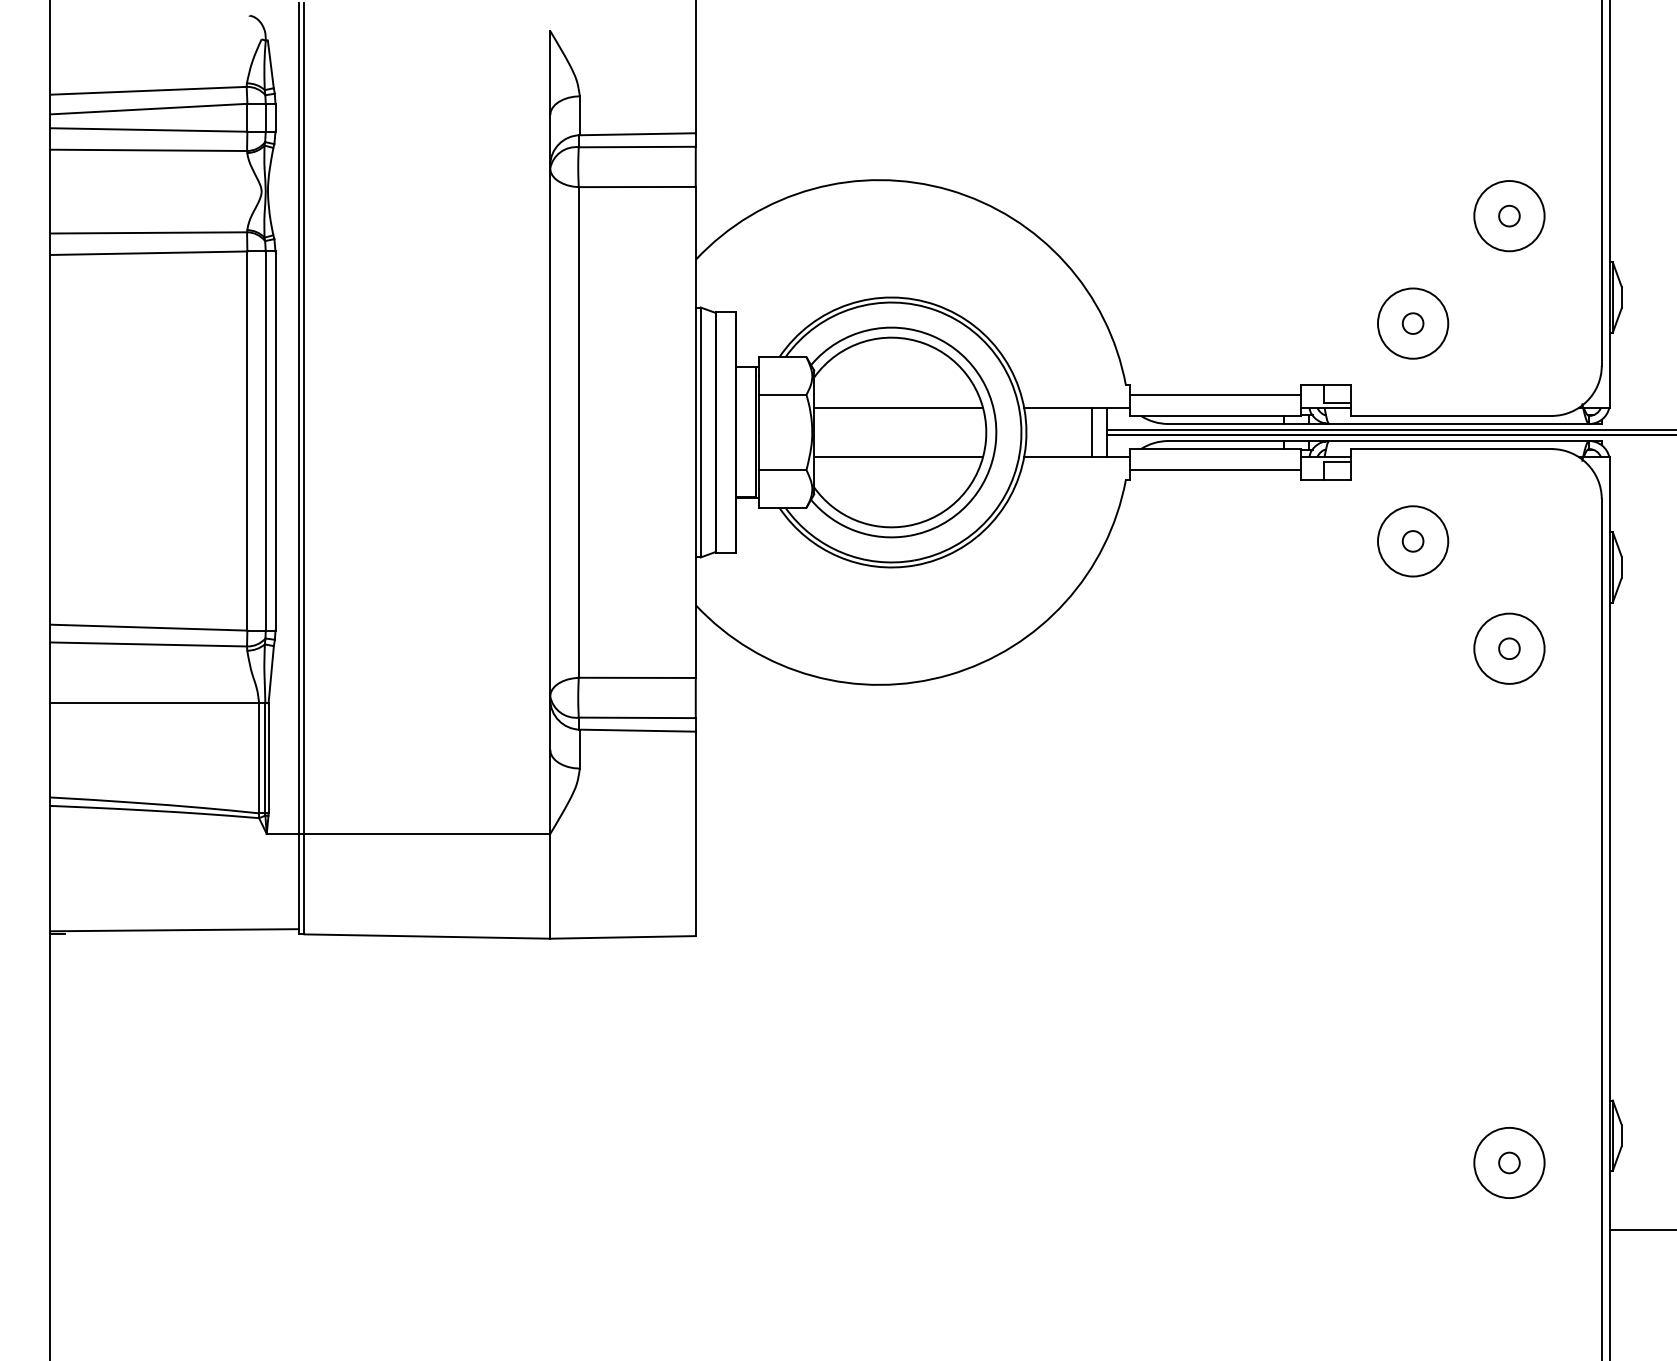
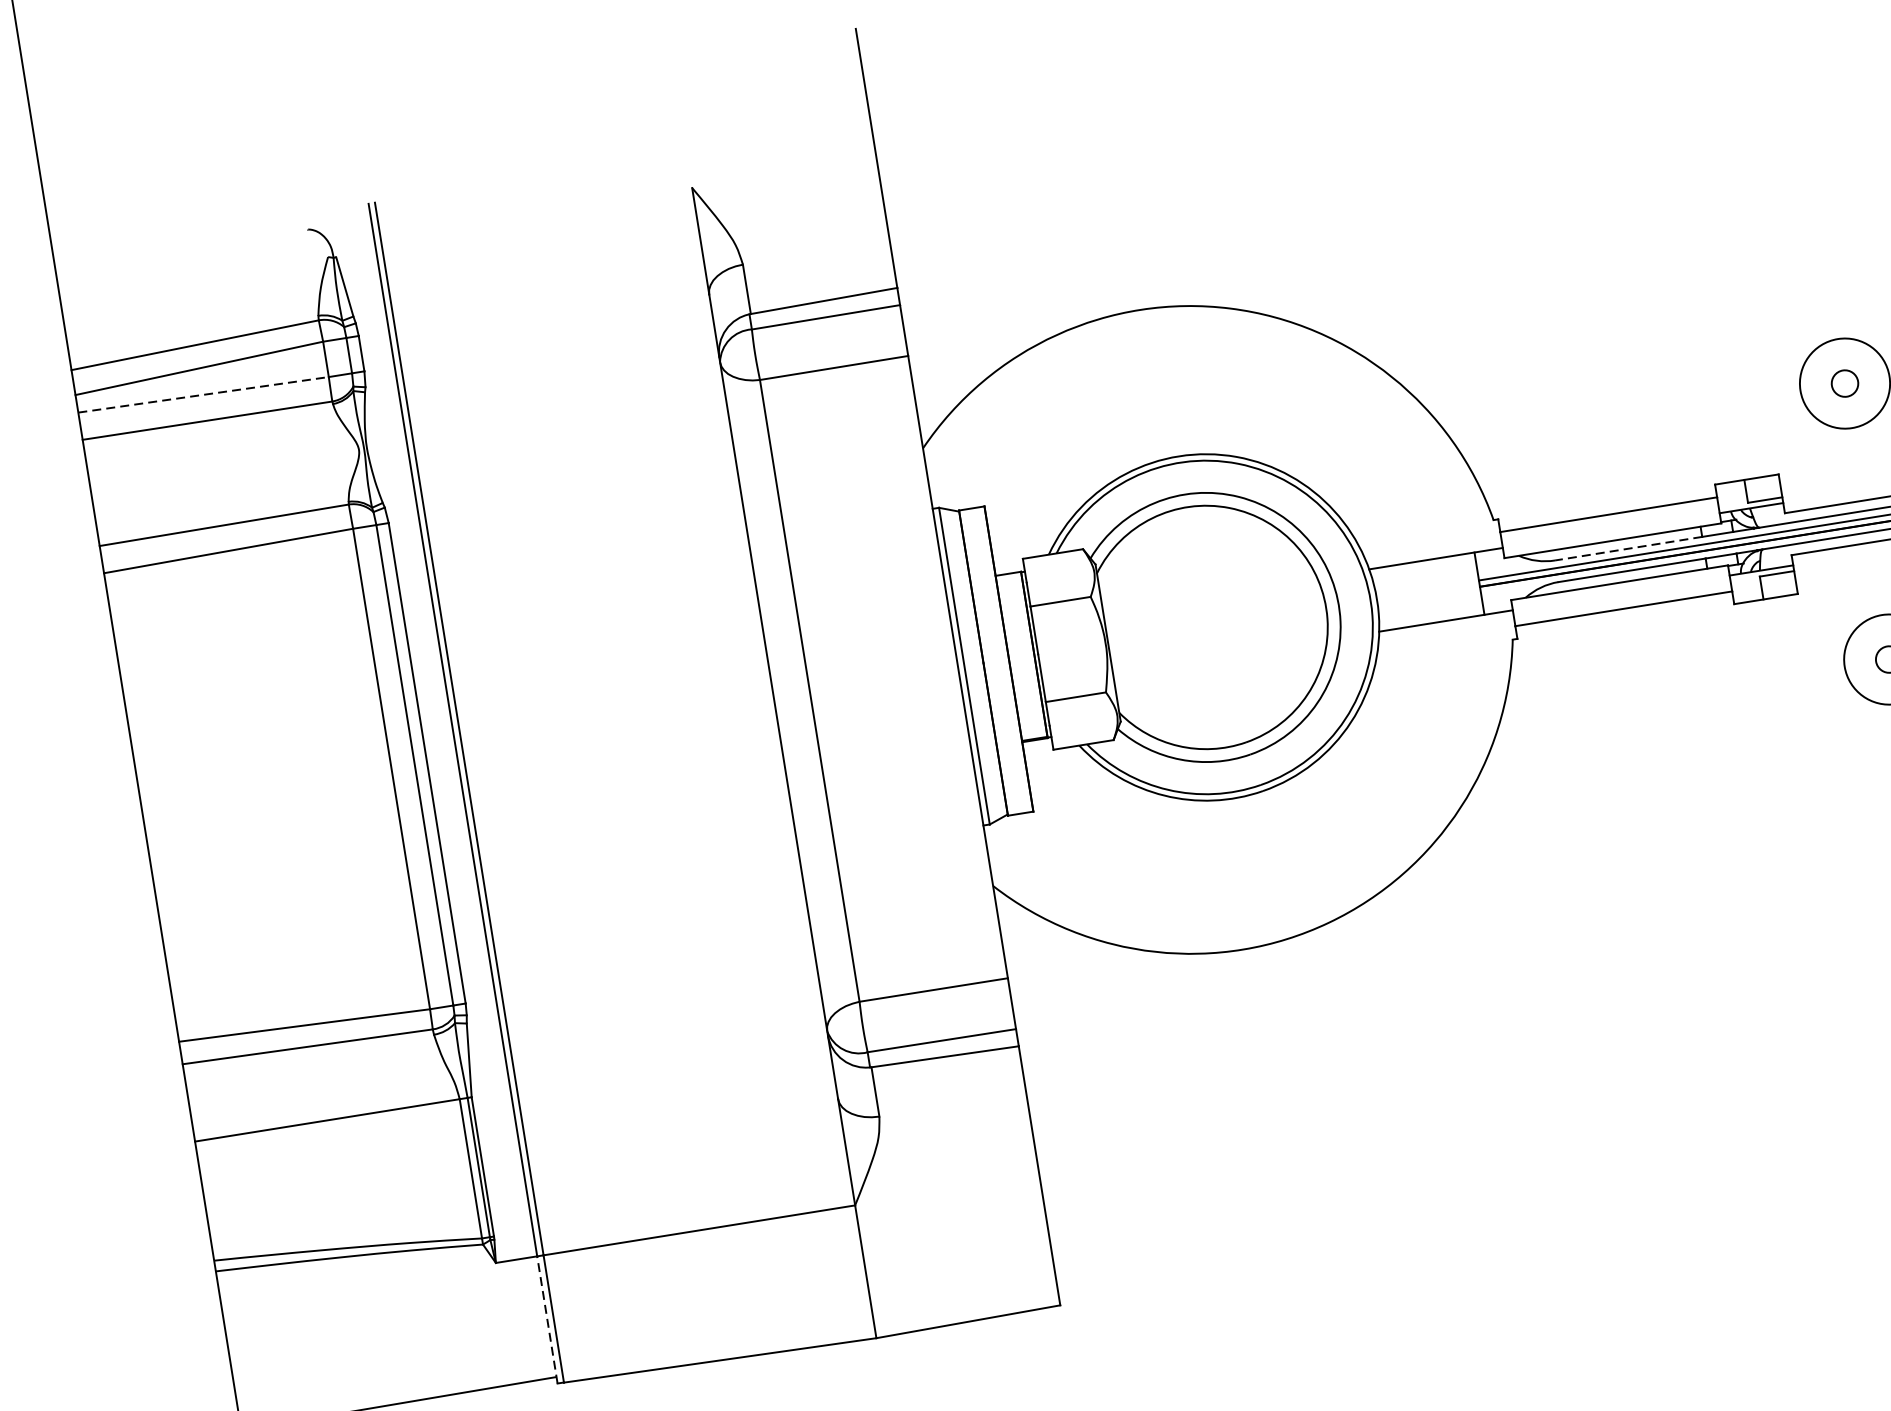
line: (148, 130) -> (203, 395), solid -> dashed
line: (898, 407) -> (1209, 594), removed
line: (1225, 423) -> (1627, 548), solid -> dashed
line: (1092, 432) -> (1460, 586), removed
line: (898, 457) -> (1220, 657), removed
line: (299, 883) -> (547, 1319), solid -> dashed

